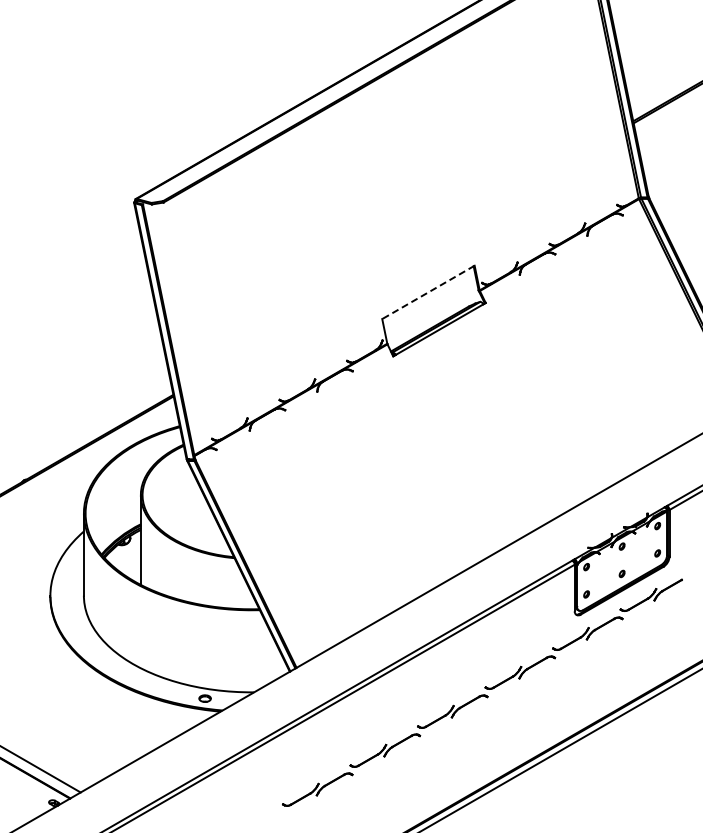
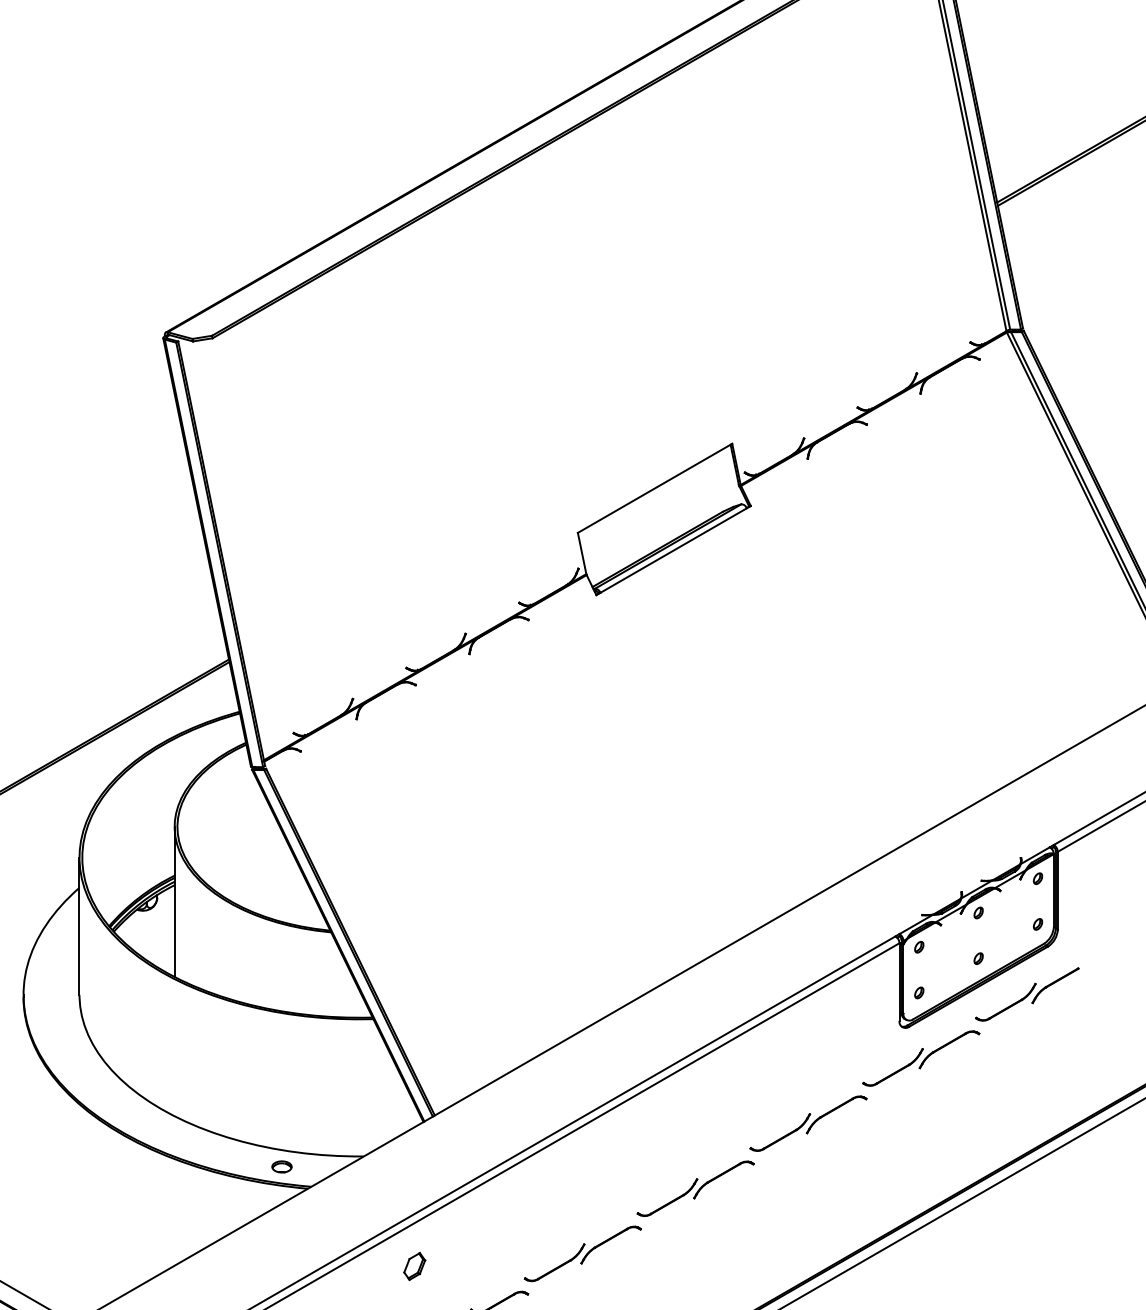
line: (428, 292) -> (655, 488), dashed -> solid
part: (284, 758) -> (414, 1266), added

